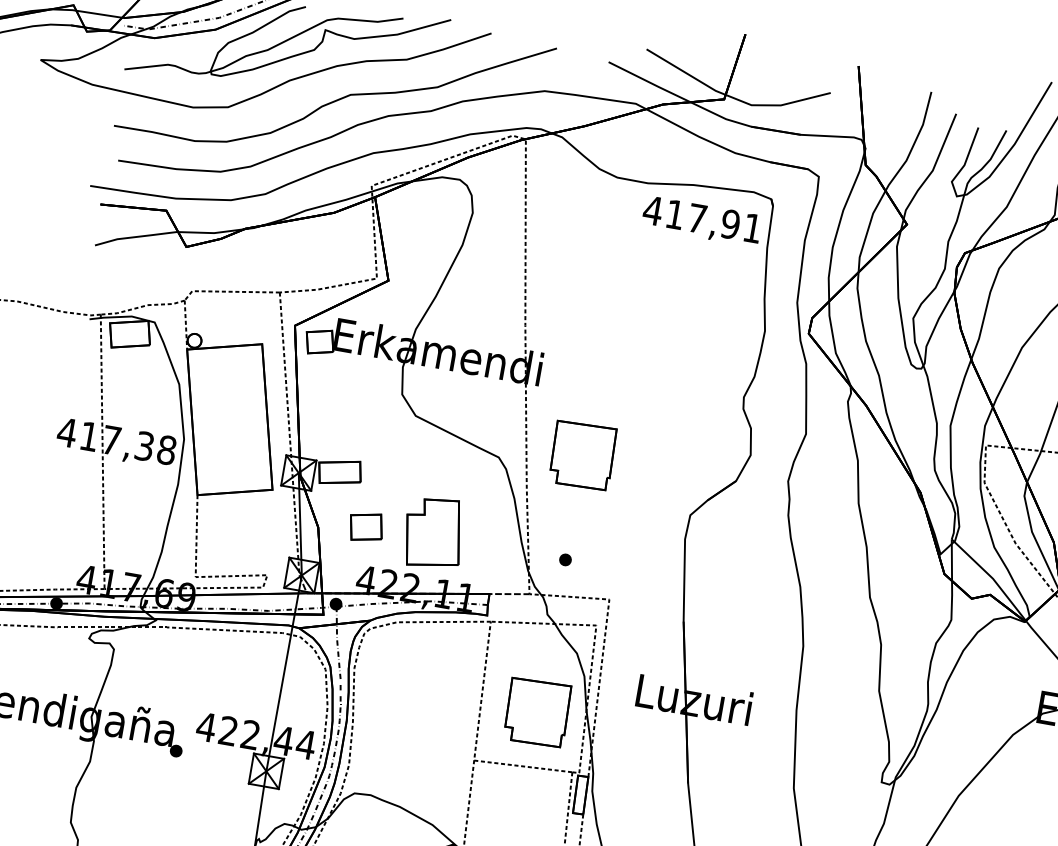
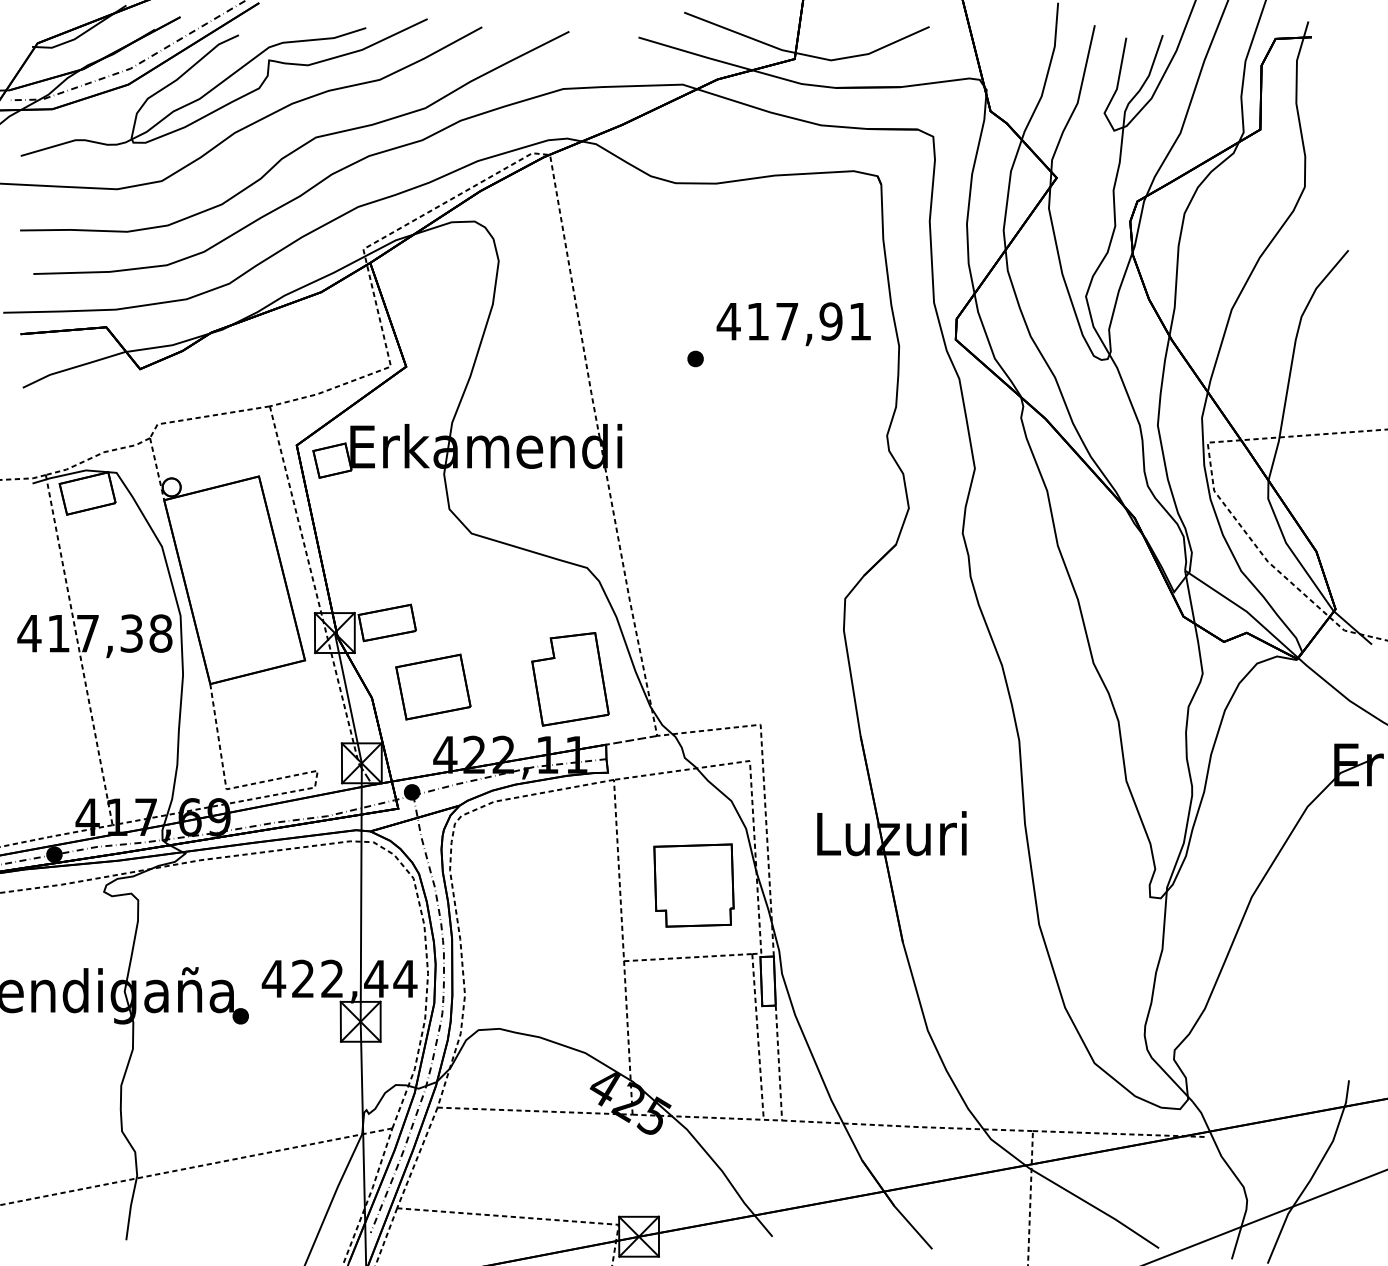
text: (701, 221) -> (793, 324), moved
part: (582, 455) -> (693, 546), removed
part: (366, 526) -> (433, 686), size x1.67
part: (434, 533) -> (570, 679), moved
part: (565, 559) -> (695, 358), moved

